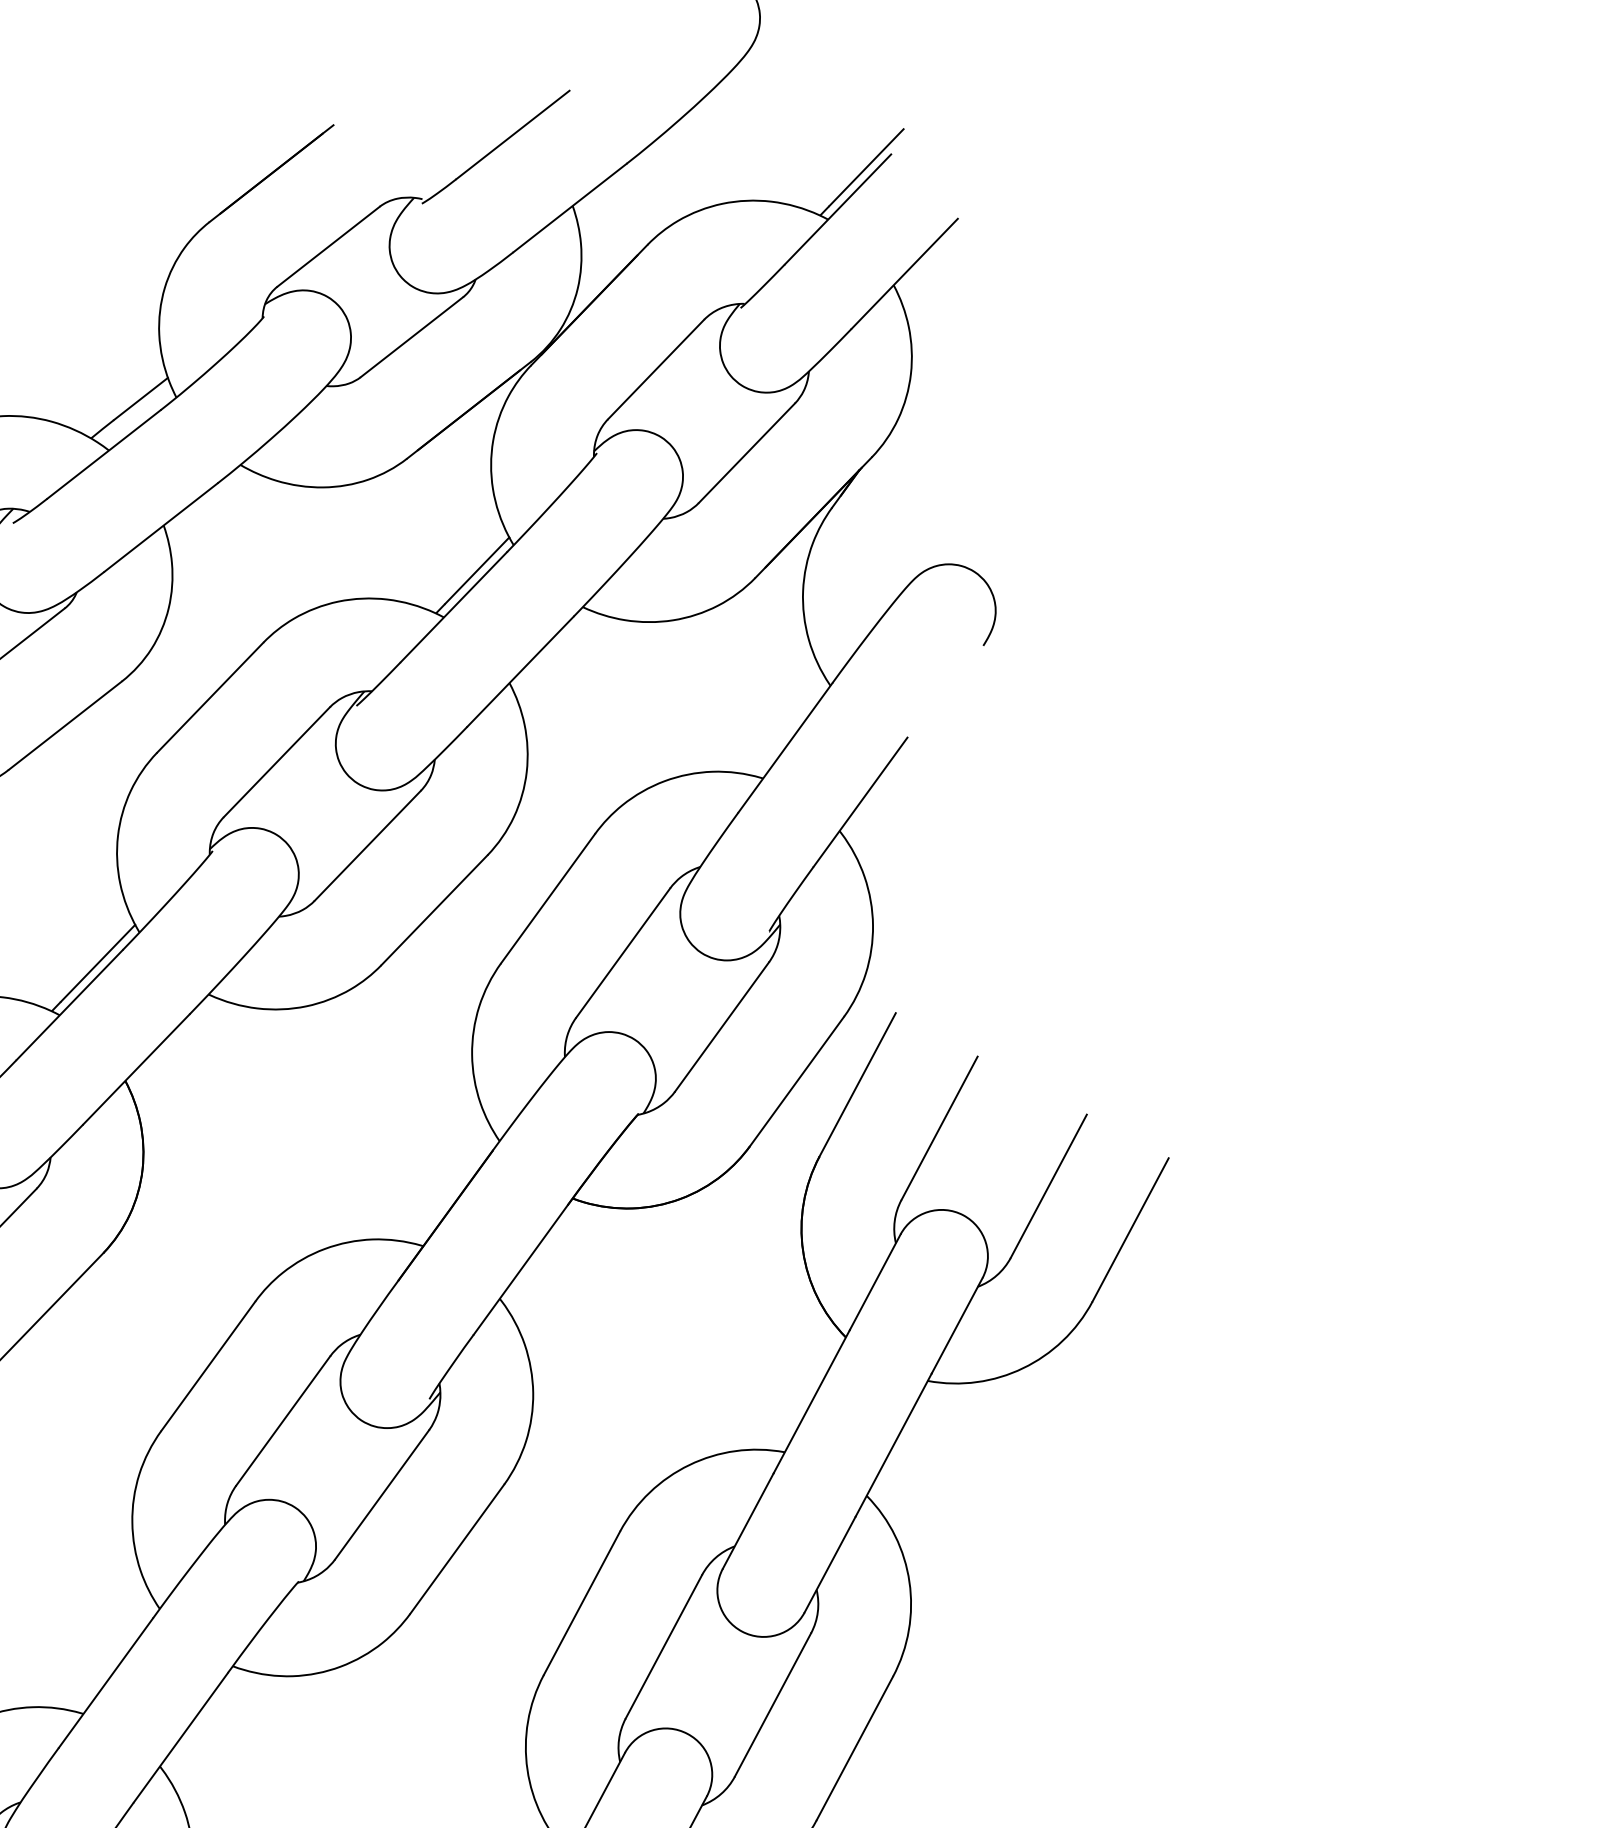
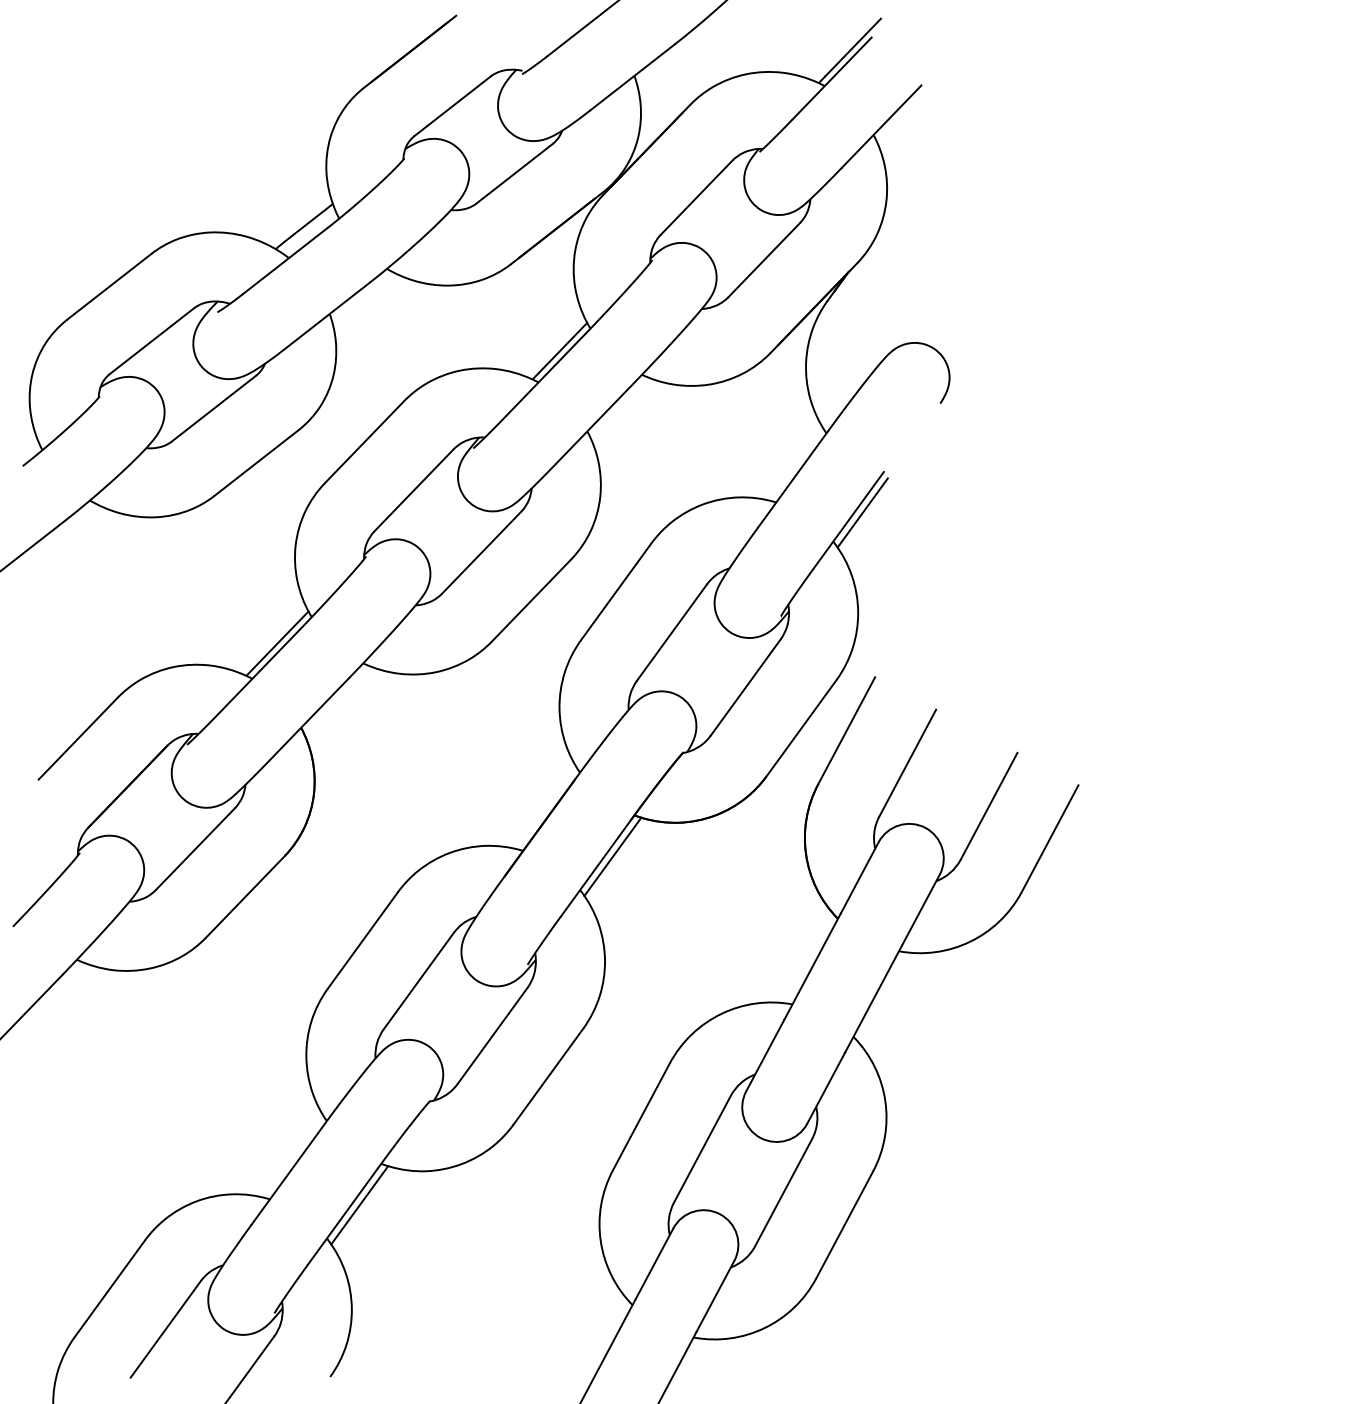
line: (878, 791) -> (862, 512), added
line: (543, 1253) -> (612, 856), added
line: (203, 1722) -> (359, 1205), added

